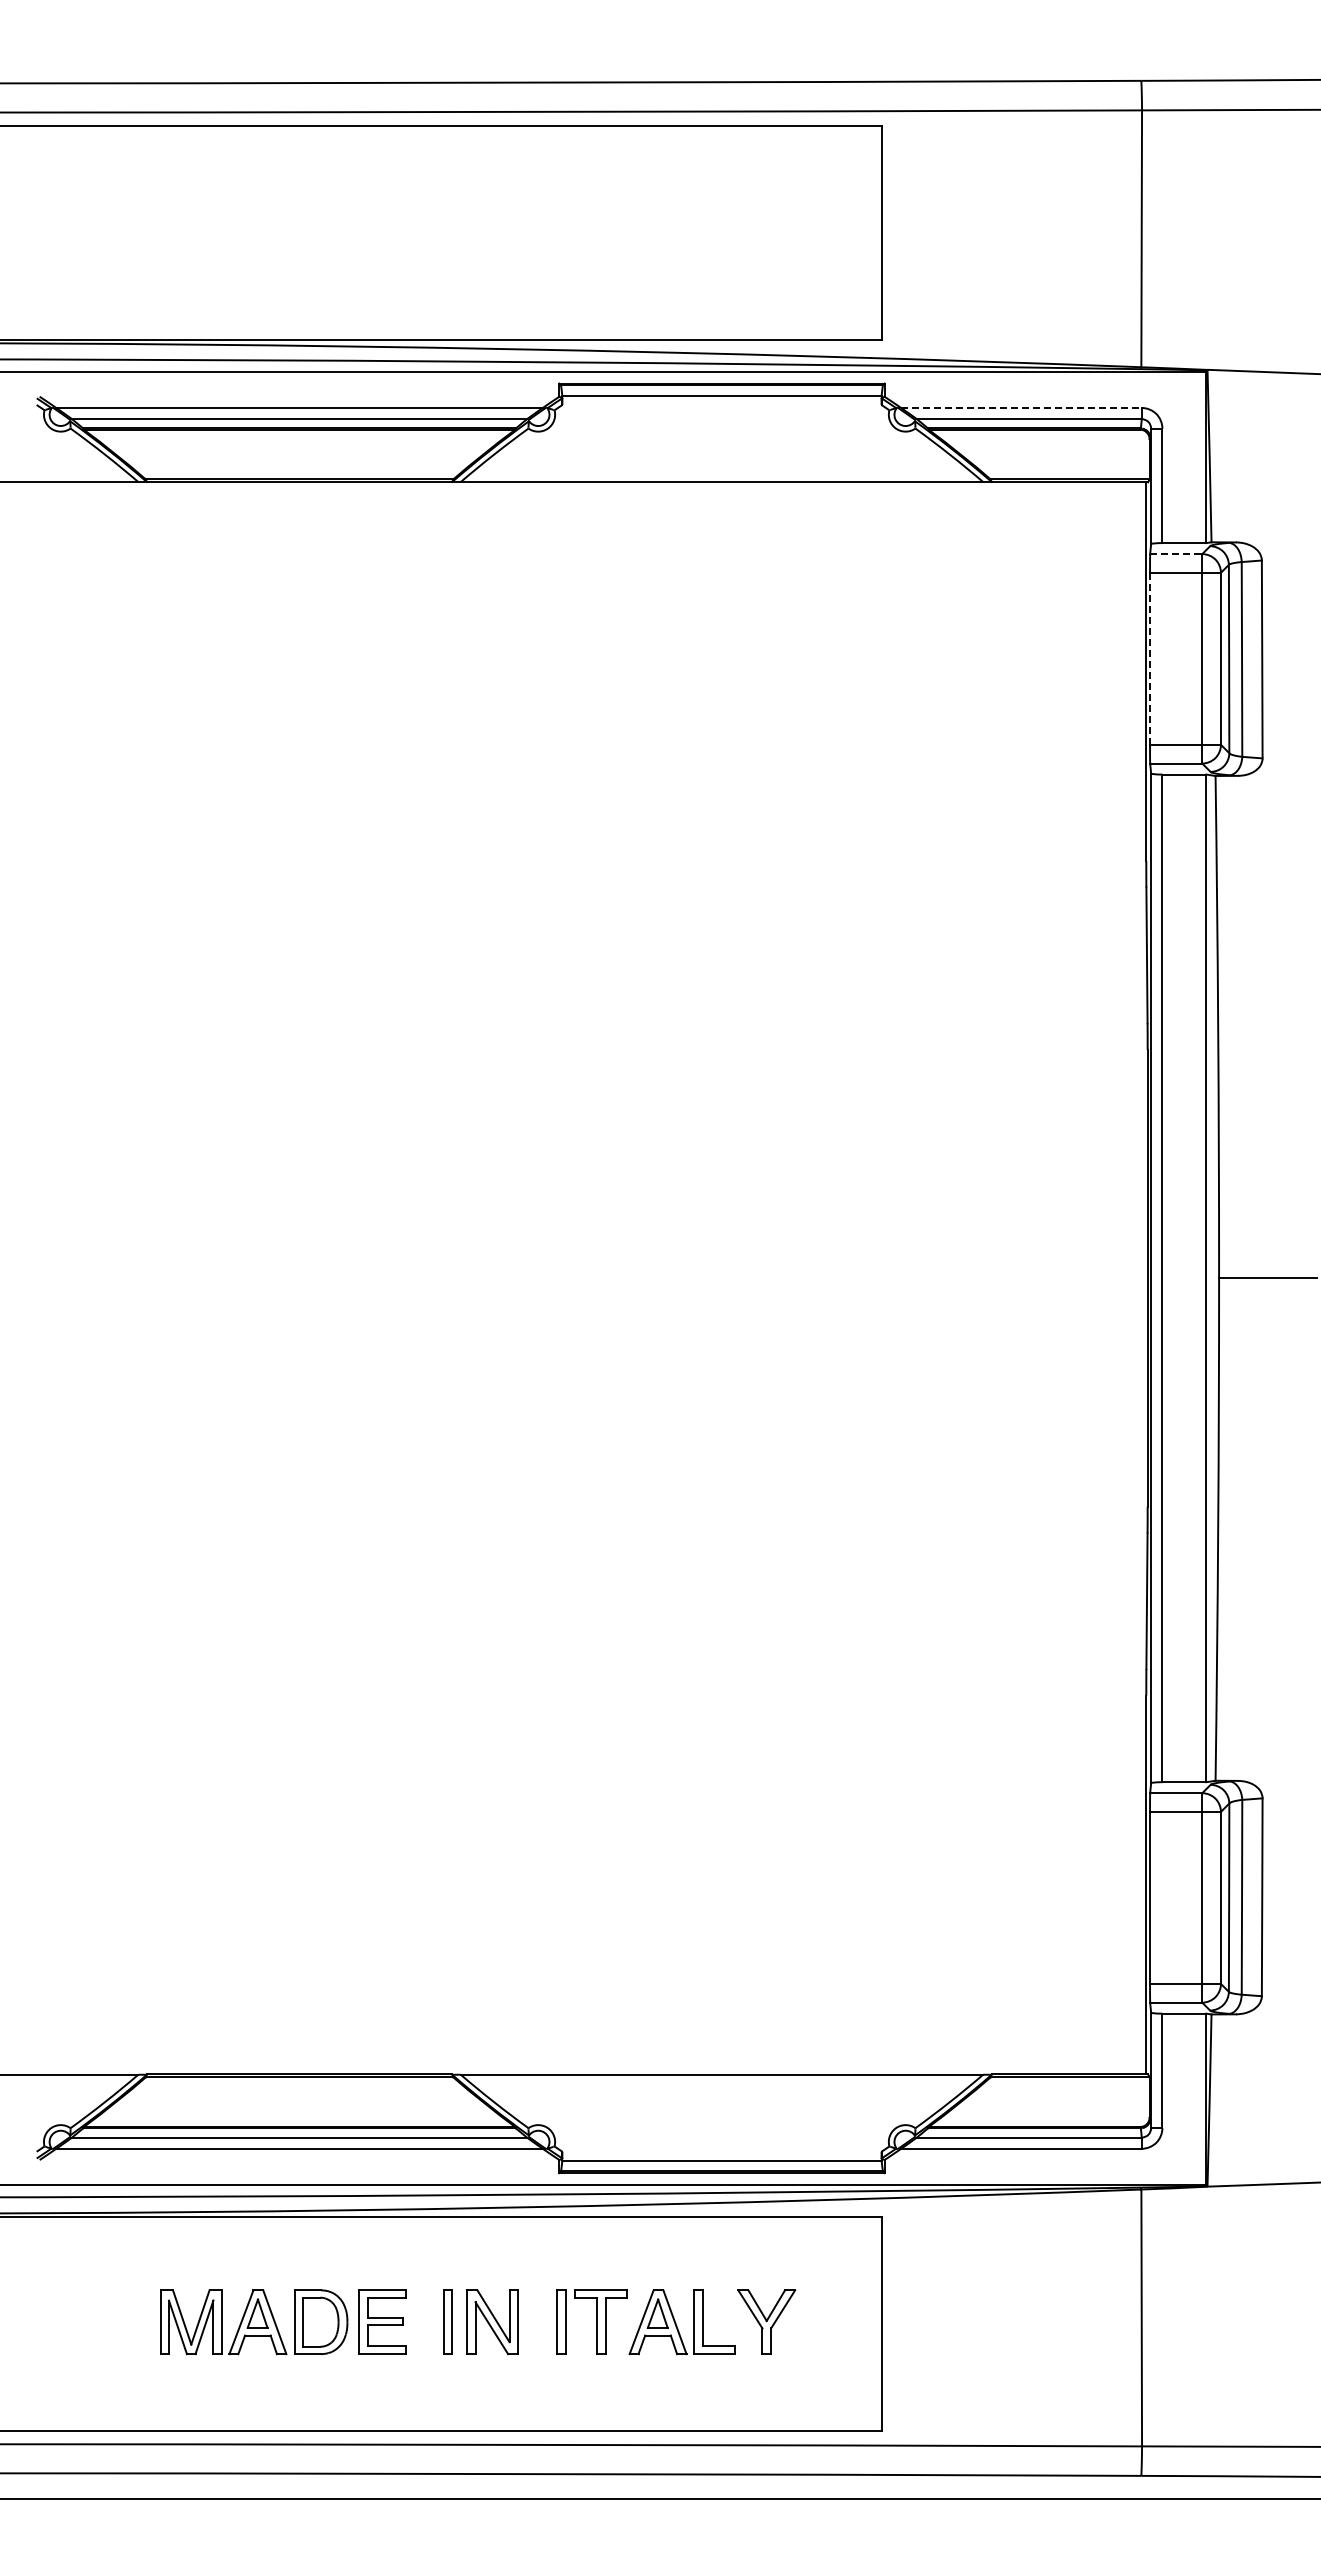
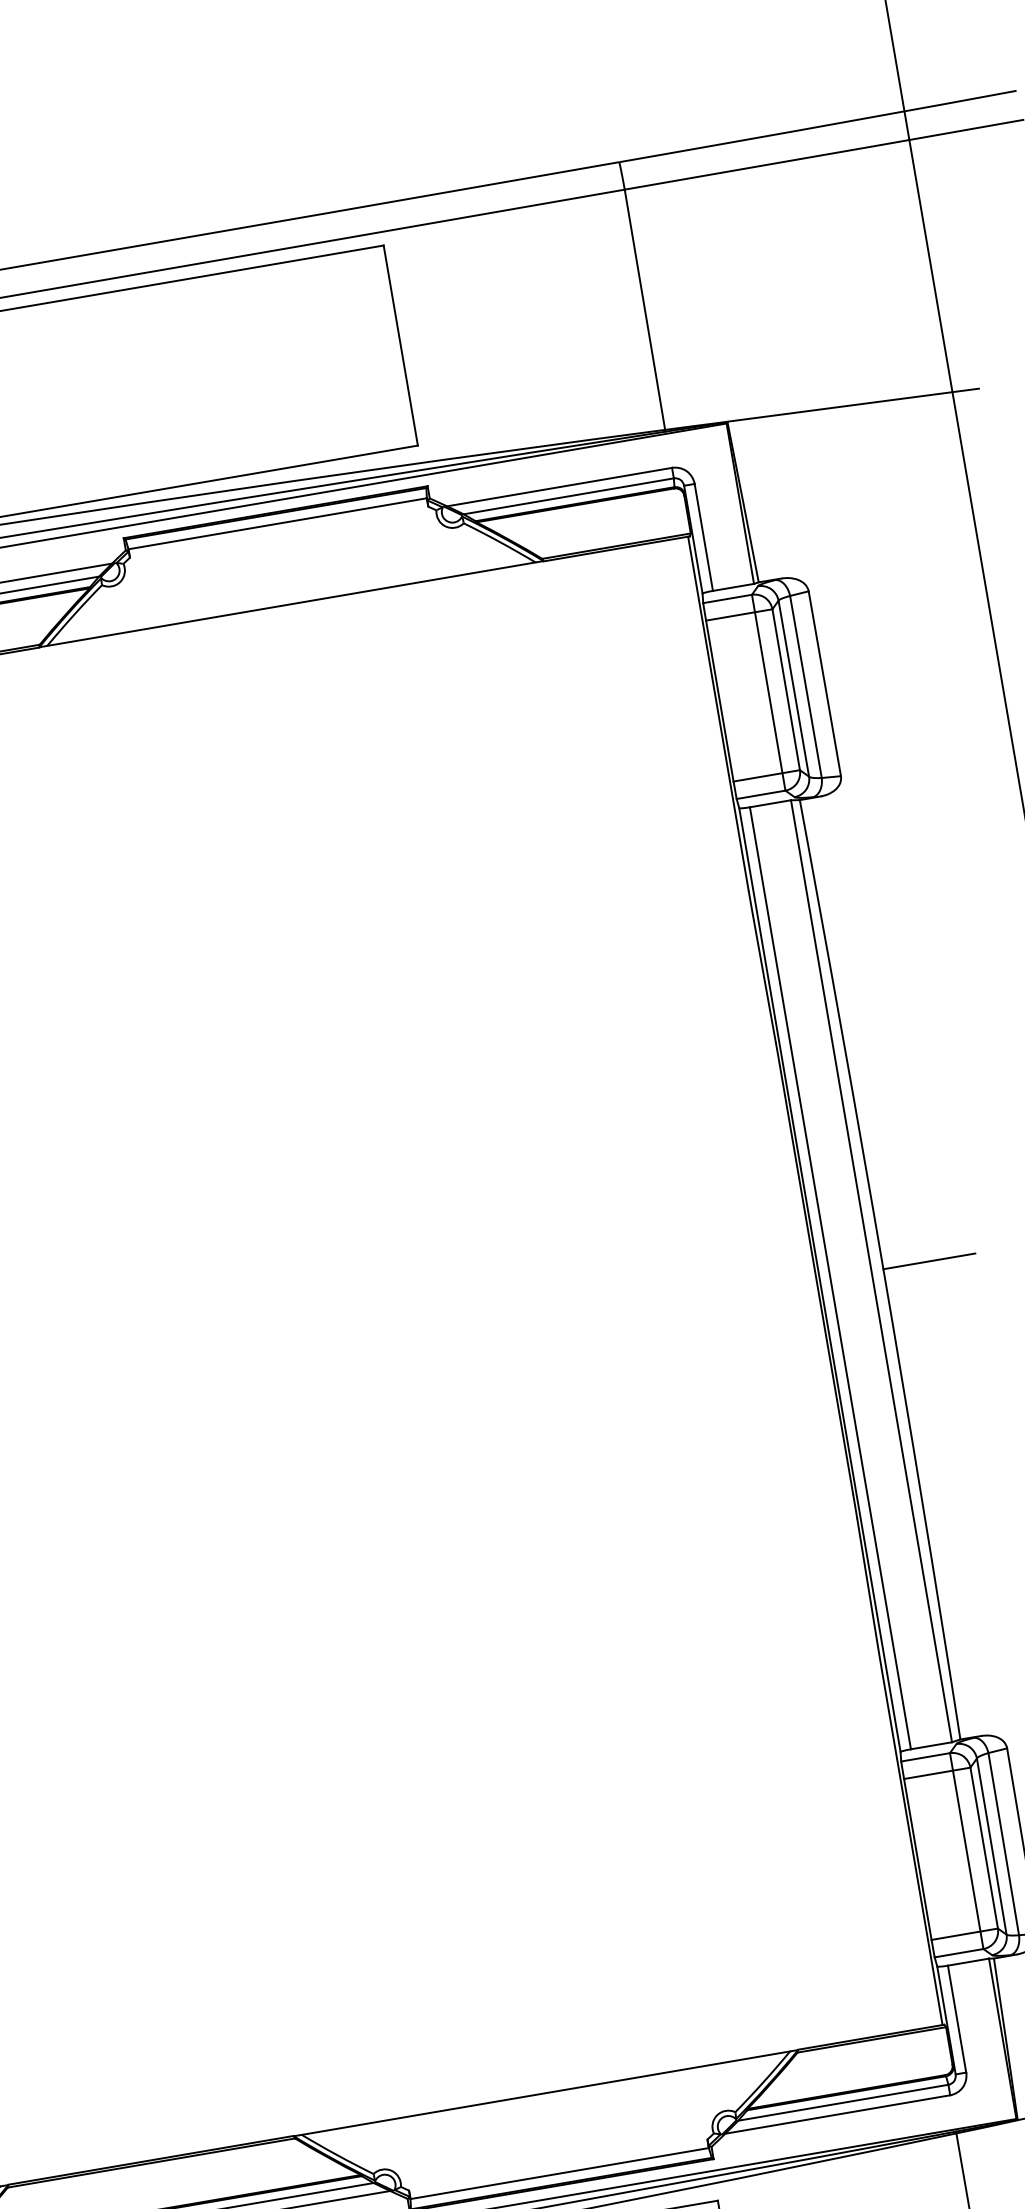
line: (1021, 407) -> (559, 486), dashed -> solid
line: (1176, 554) -> (727, 599), dashed -> solid
line: (1150, 658) -> (720, 700), dashed -> solid

